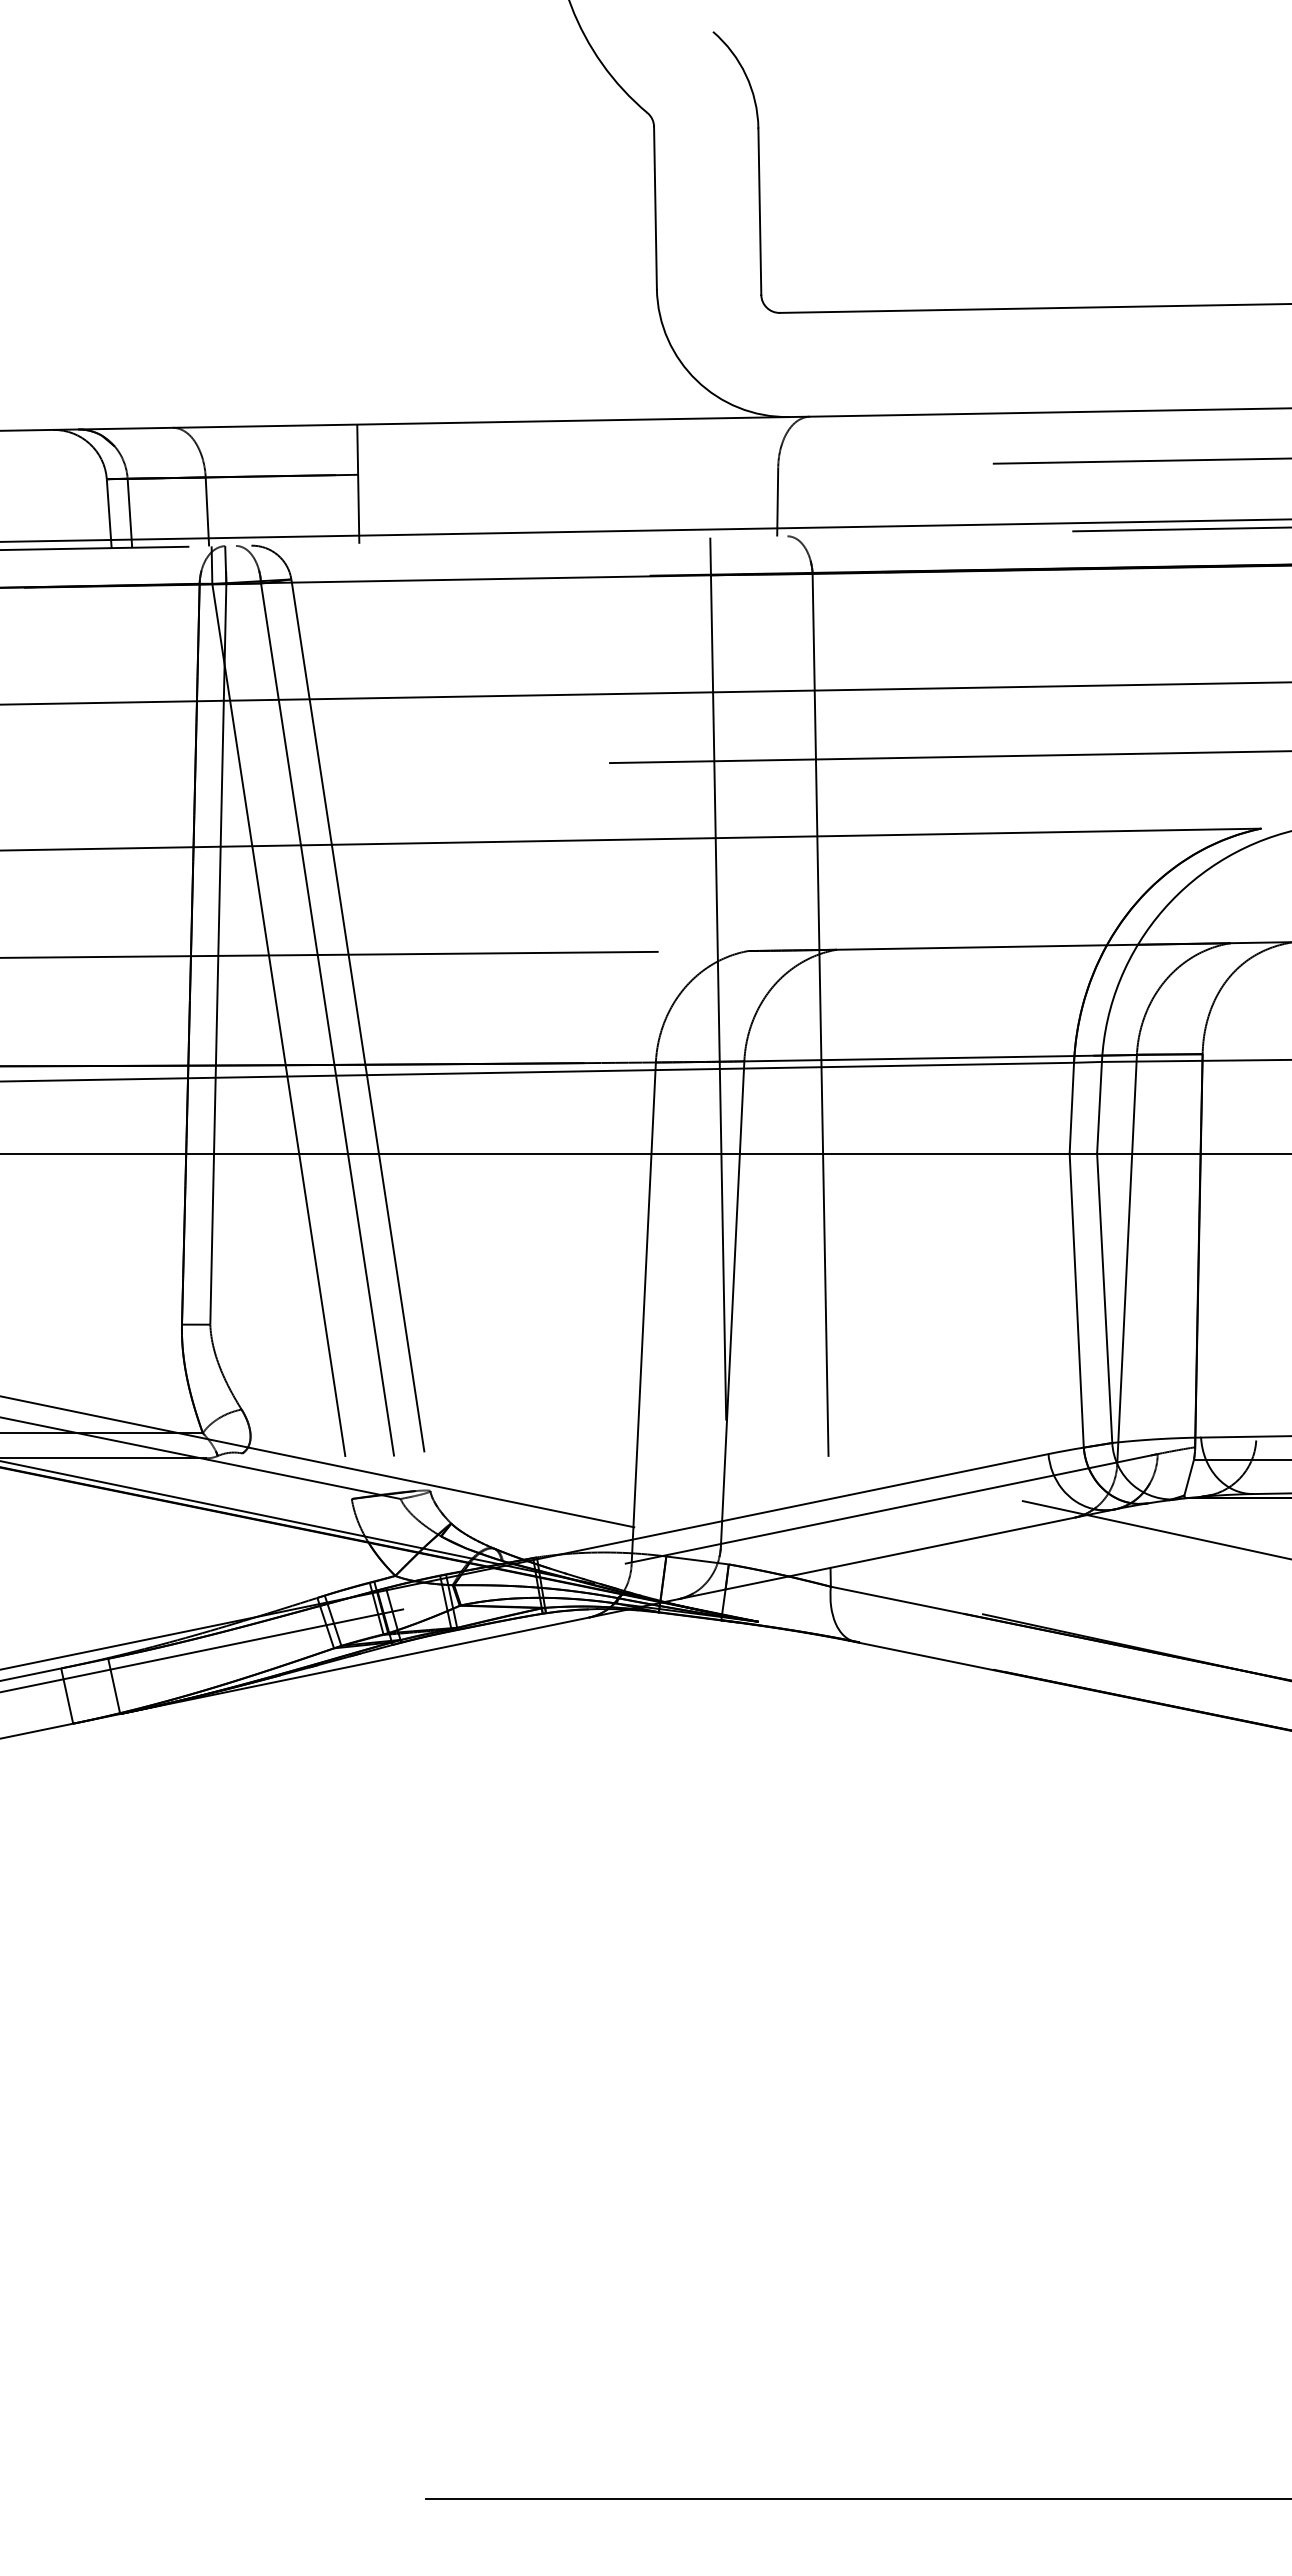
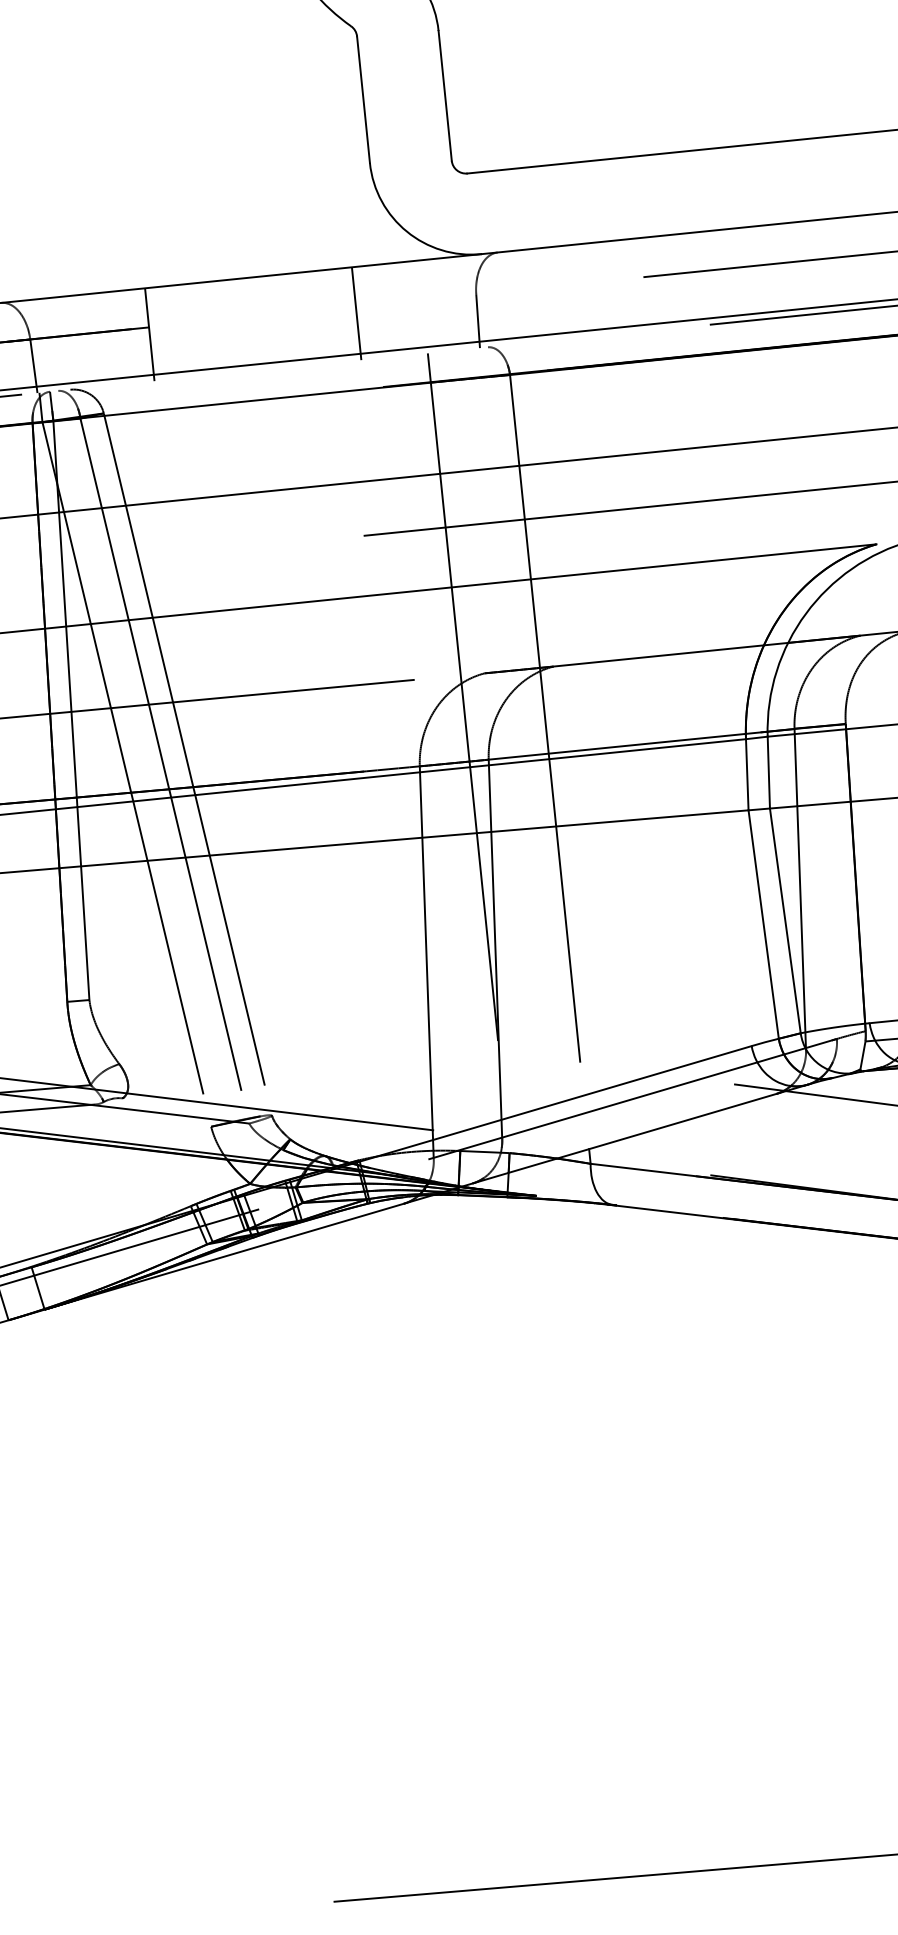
line: (623, 479) -> (356, 313), added

